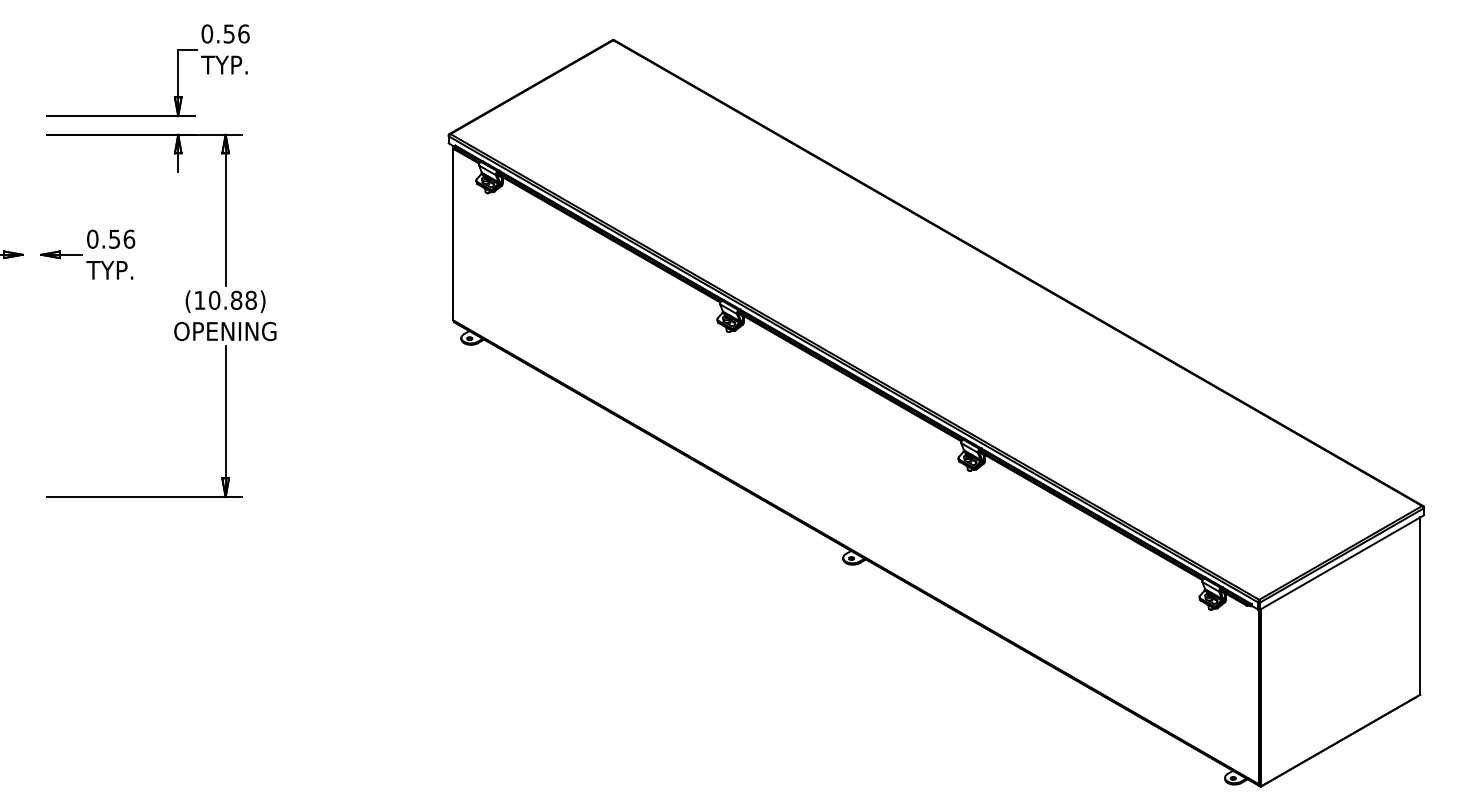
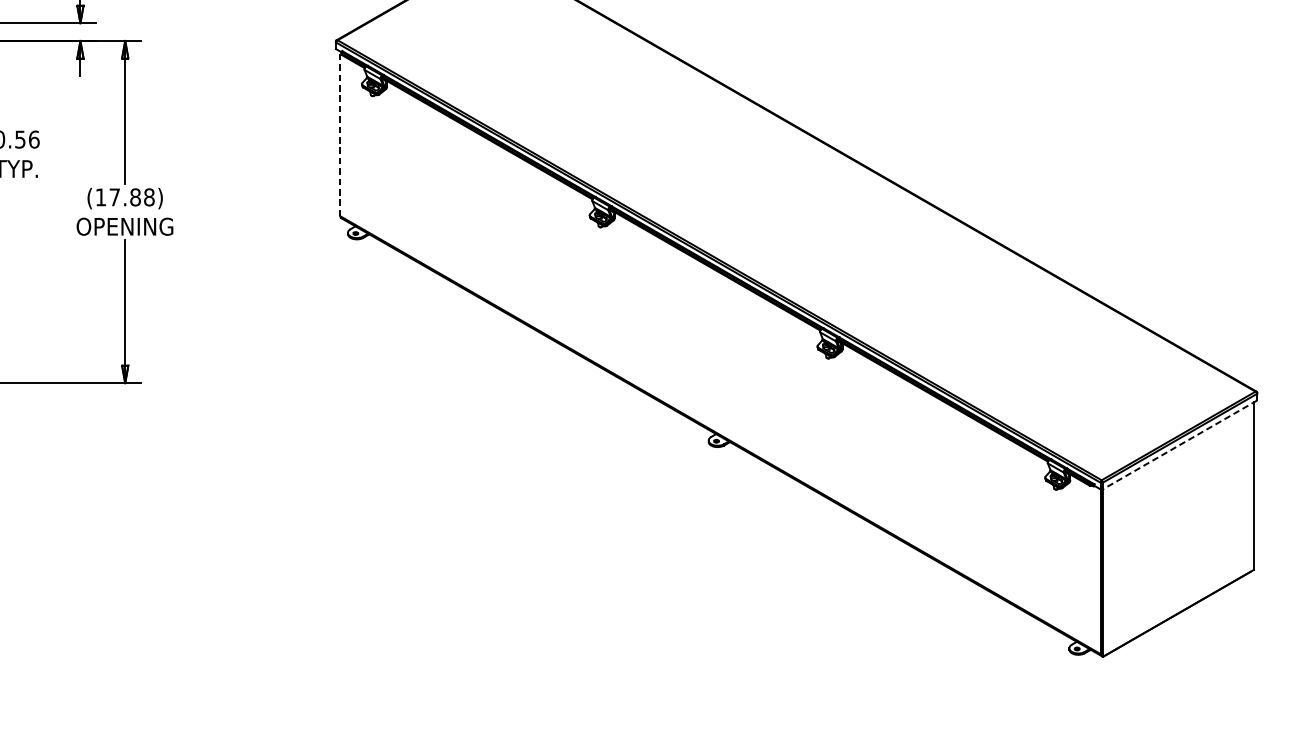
line: (453, 232) -> (340, 133), solid -> dashed
text: (214, 299) -> (114, 196), (10.88) -> (17.88)
line: (1341, 562) -> (1179, 444), solid -> dashed

